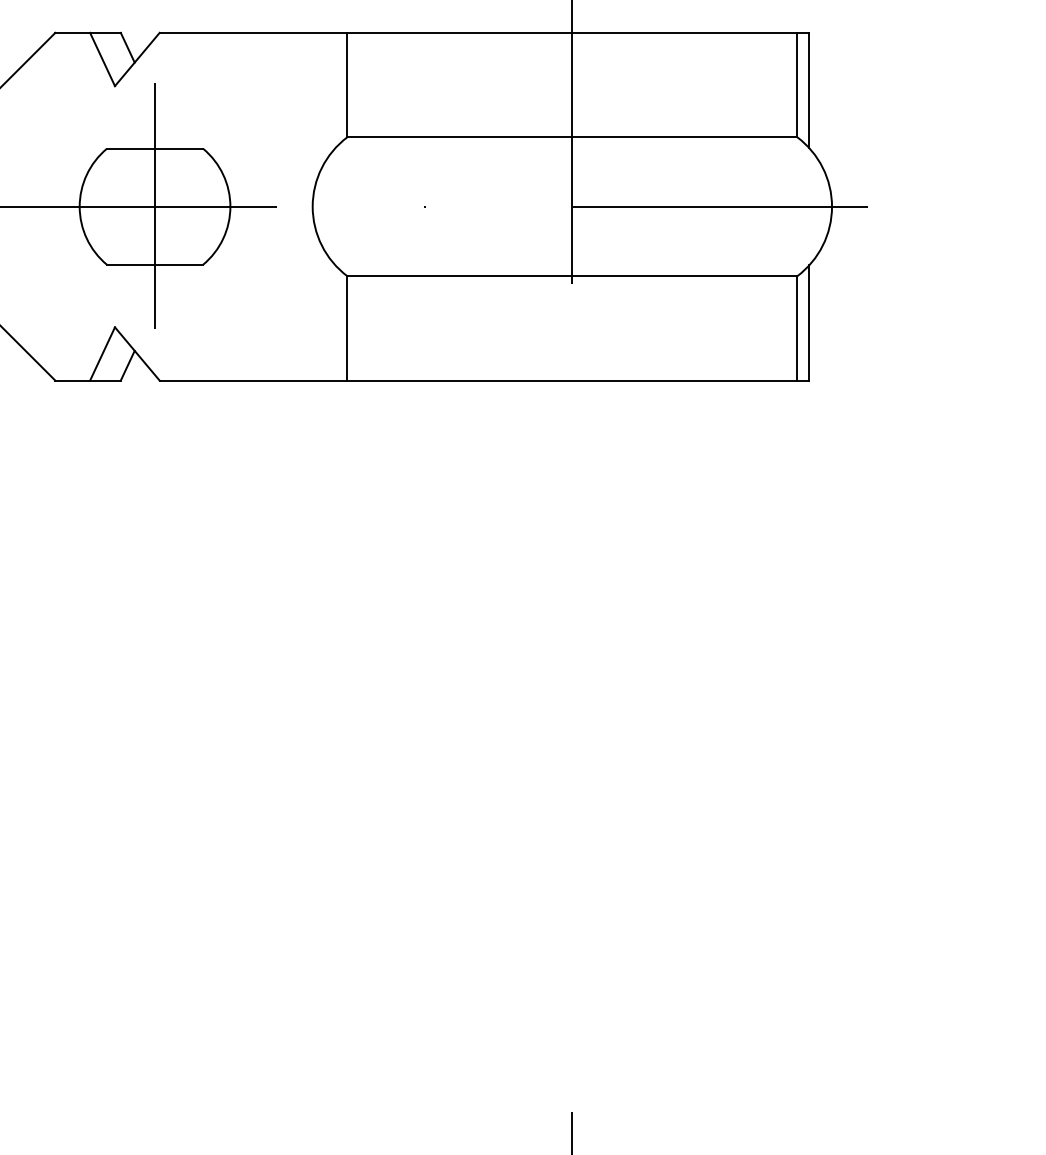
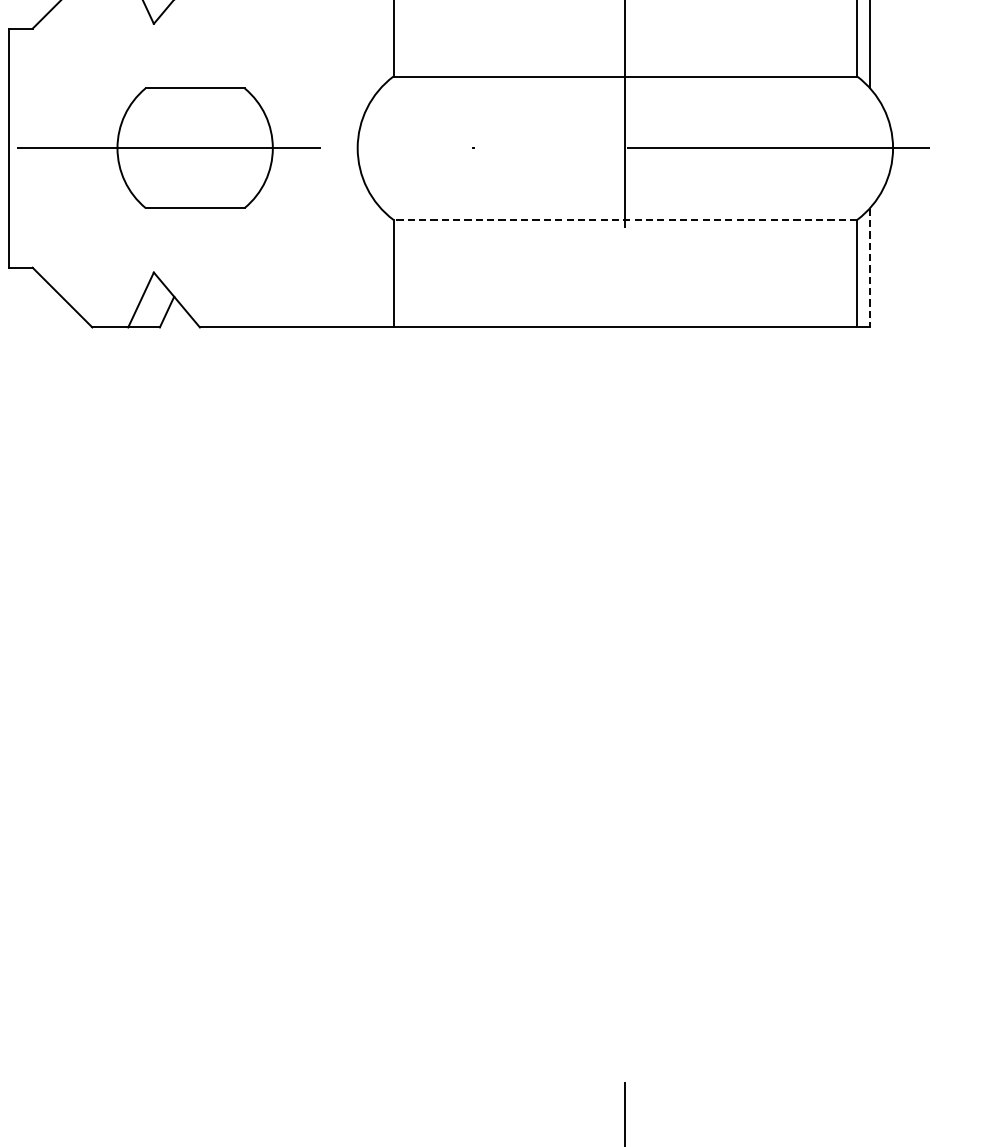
line: (155, 205) -> (195, 146), removed
line: (572, 276) -> (625, 220), solid -> dashed
line: (809, 322) -> (869, 267), solid -> dashed

